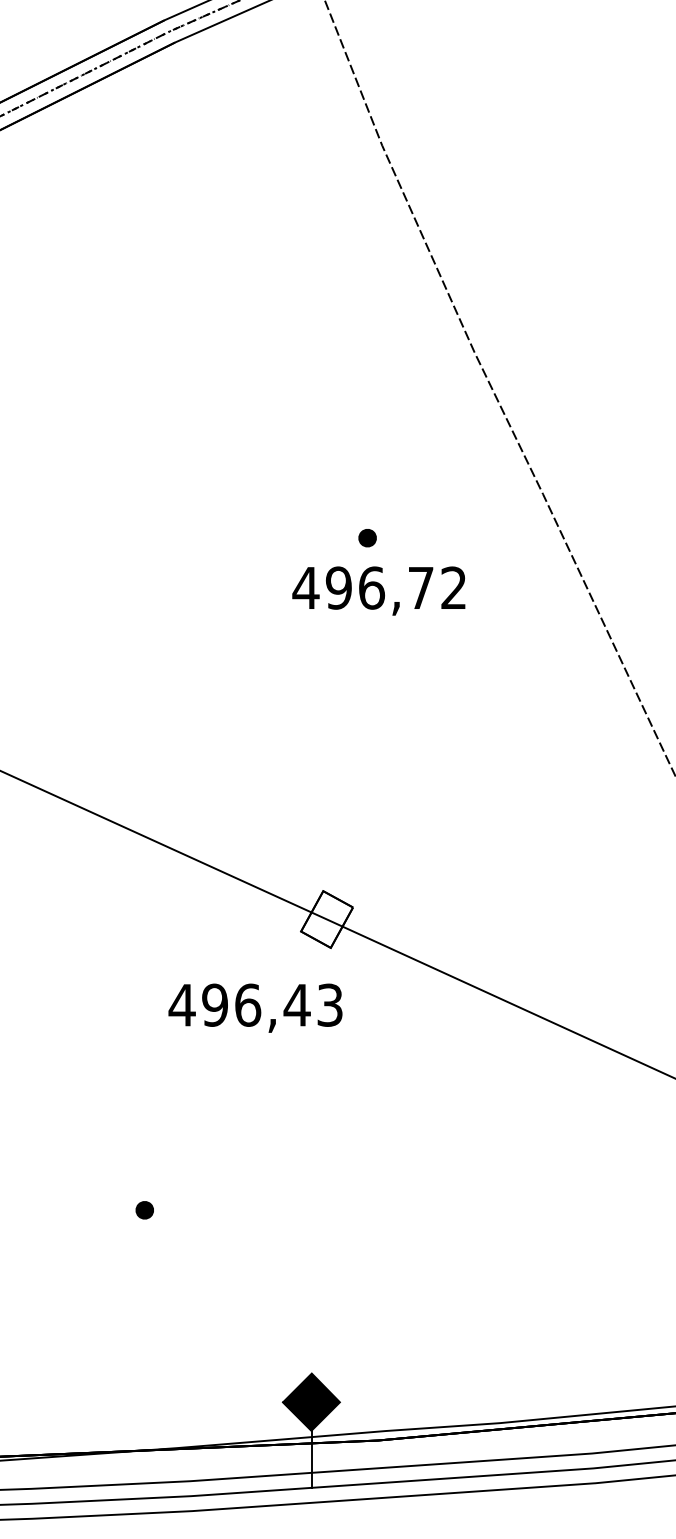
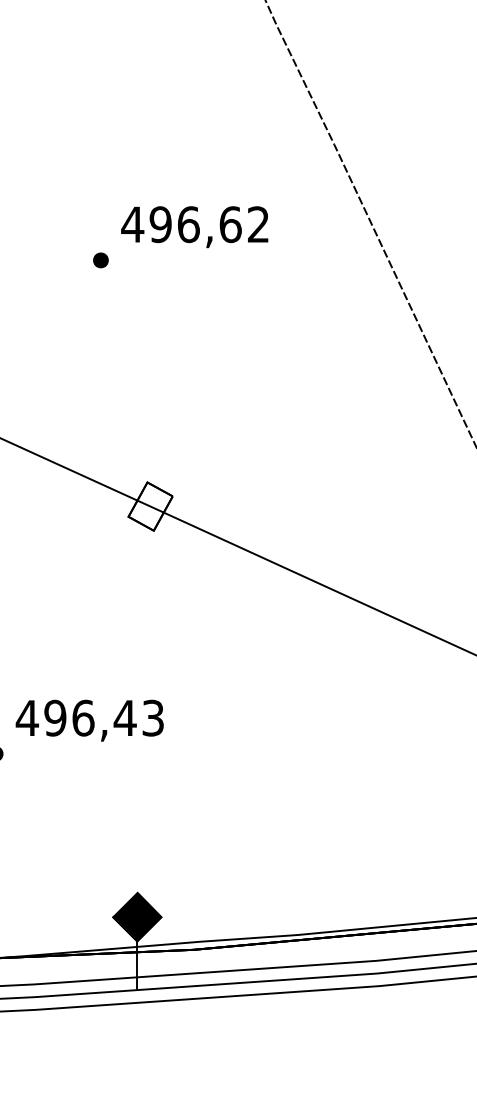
part: (367, 538) -> (100, 260), moved
text: (421, 587) -> (230, 224), 496,72 -> 496,62
text: (255, 1007) -> (89, 720), moved

